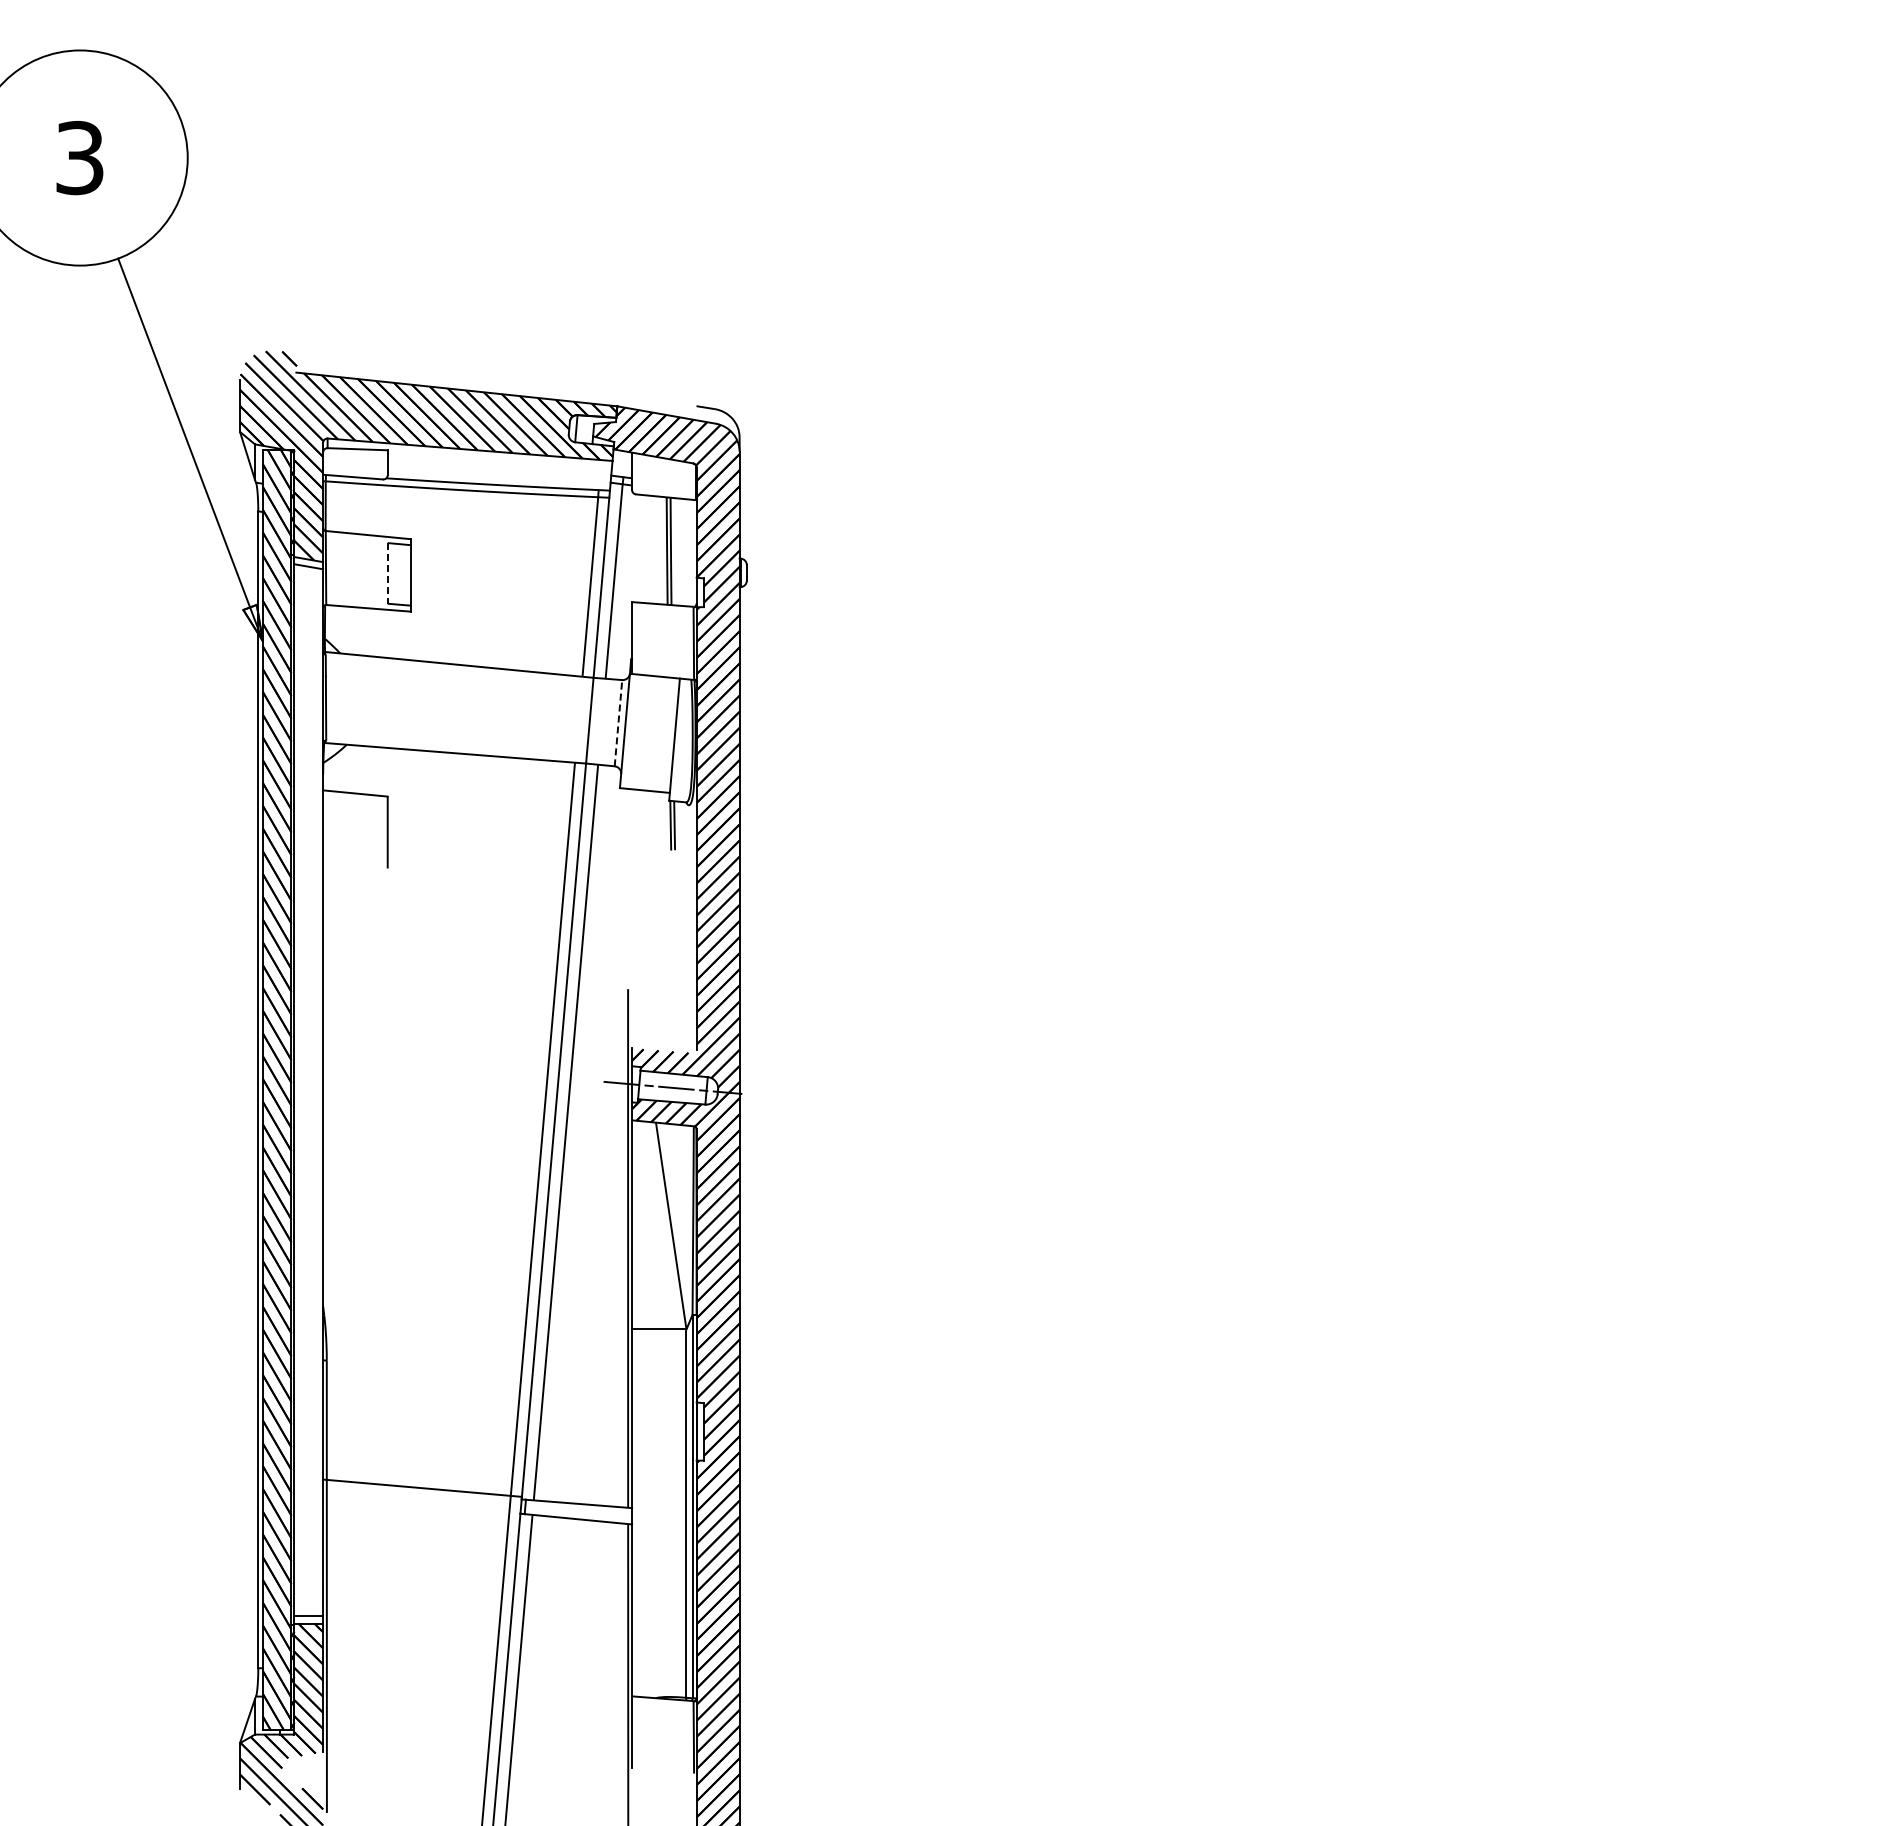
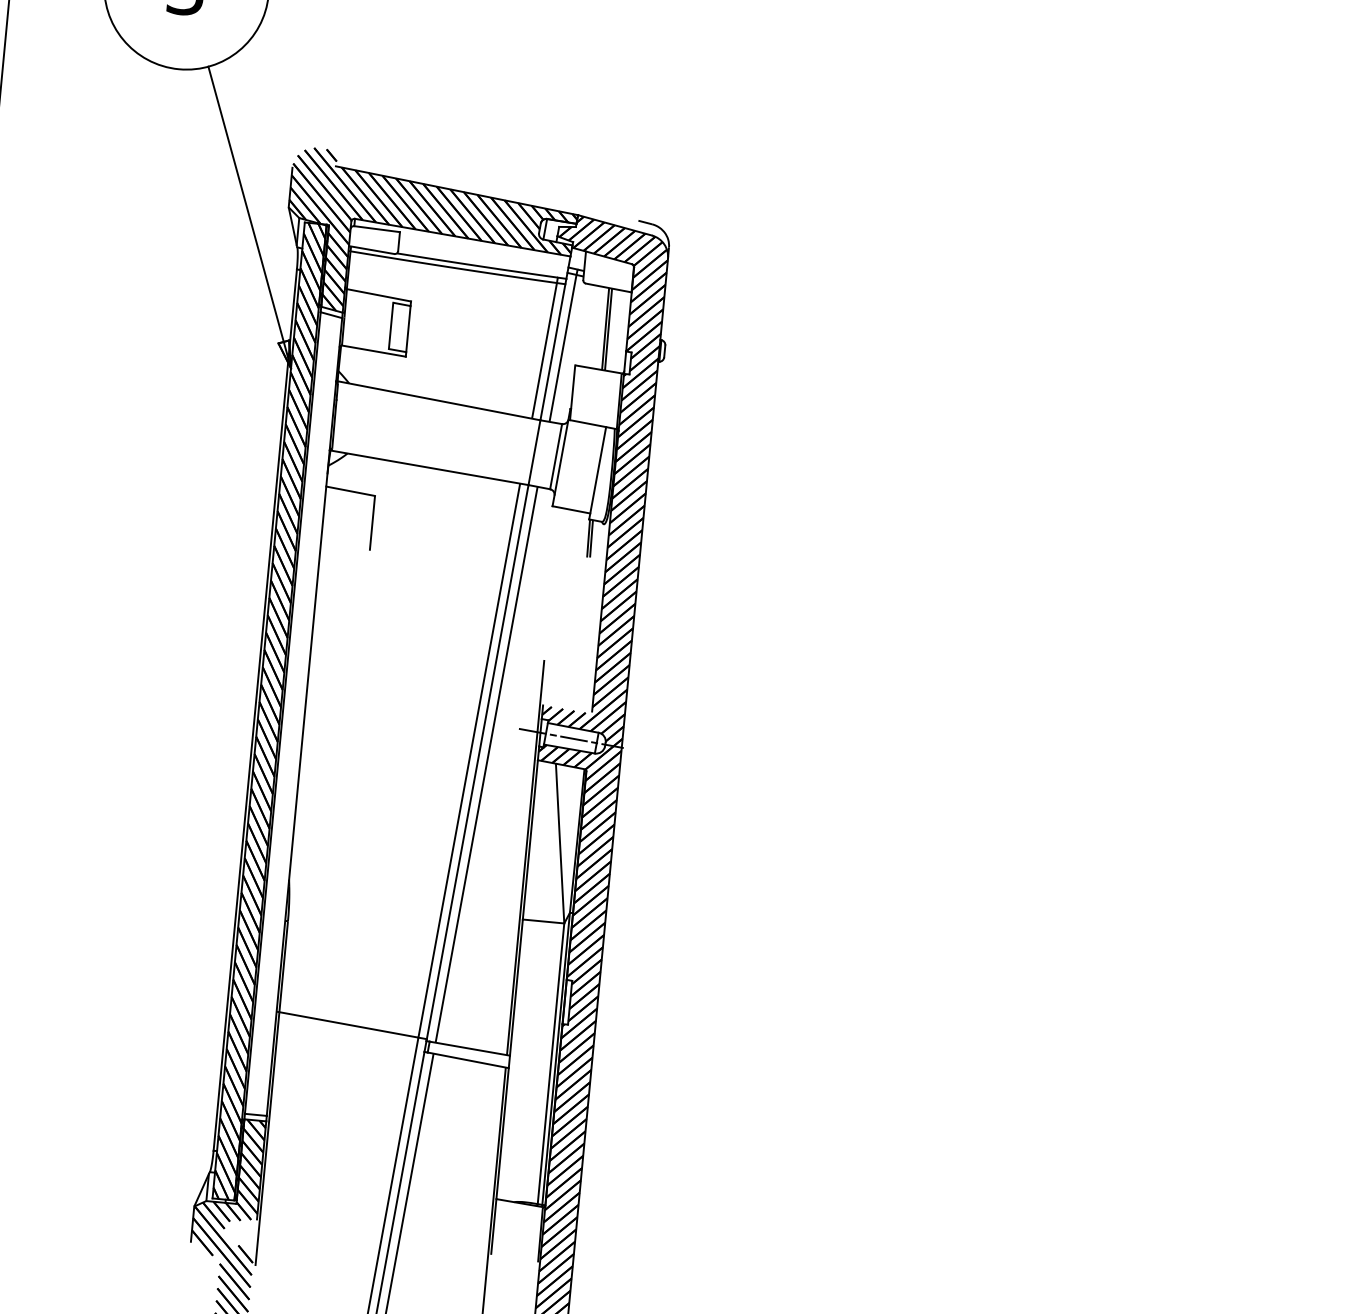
line: (387, 573) -> (390, 325), dashed -> solid
line: (618, 722) -> (556, 456), dashed -> solid

